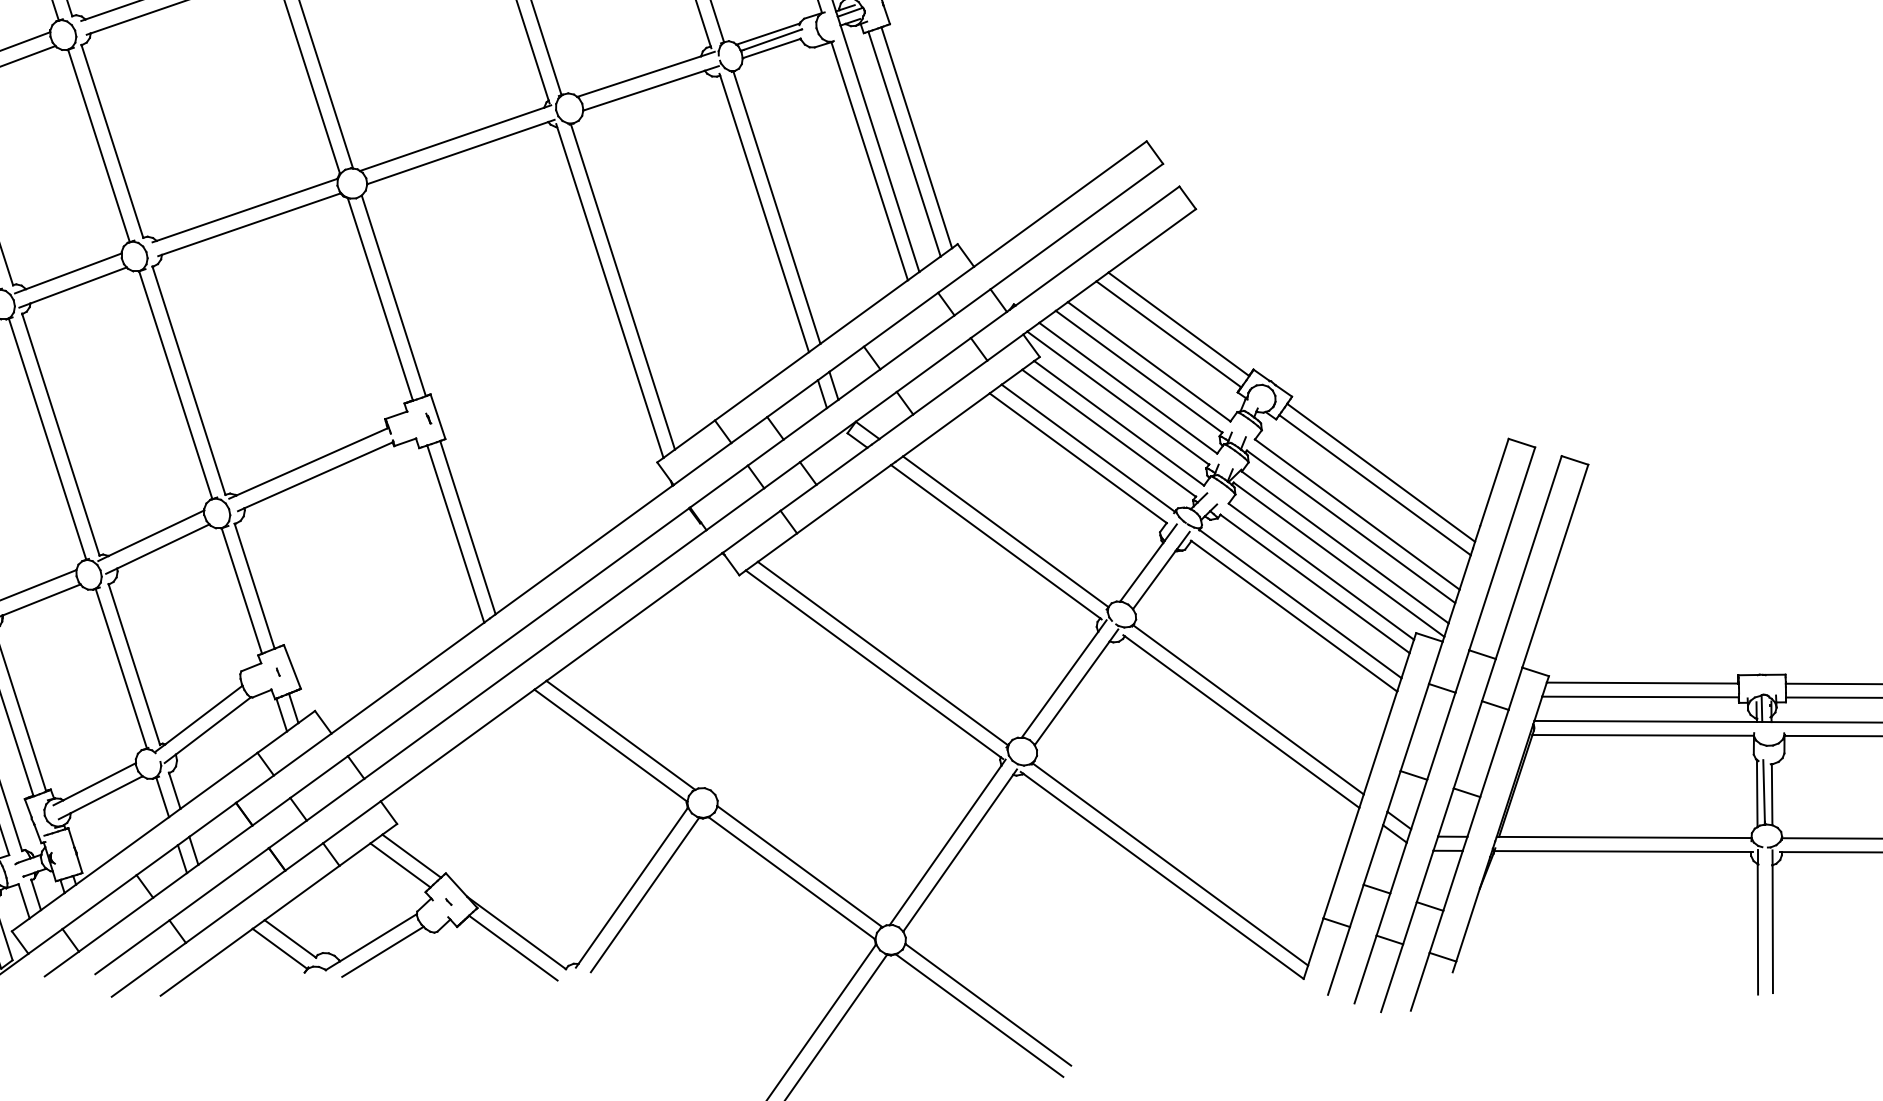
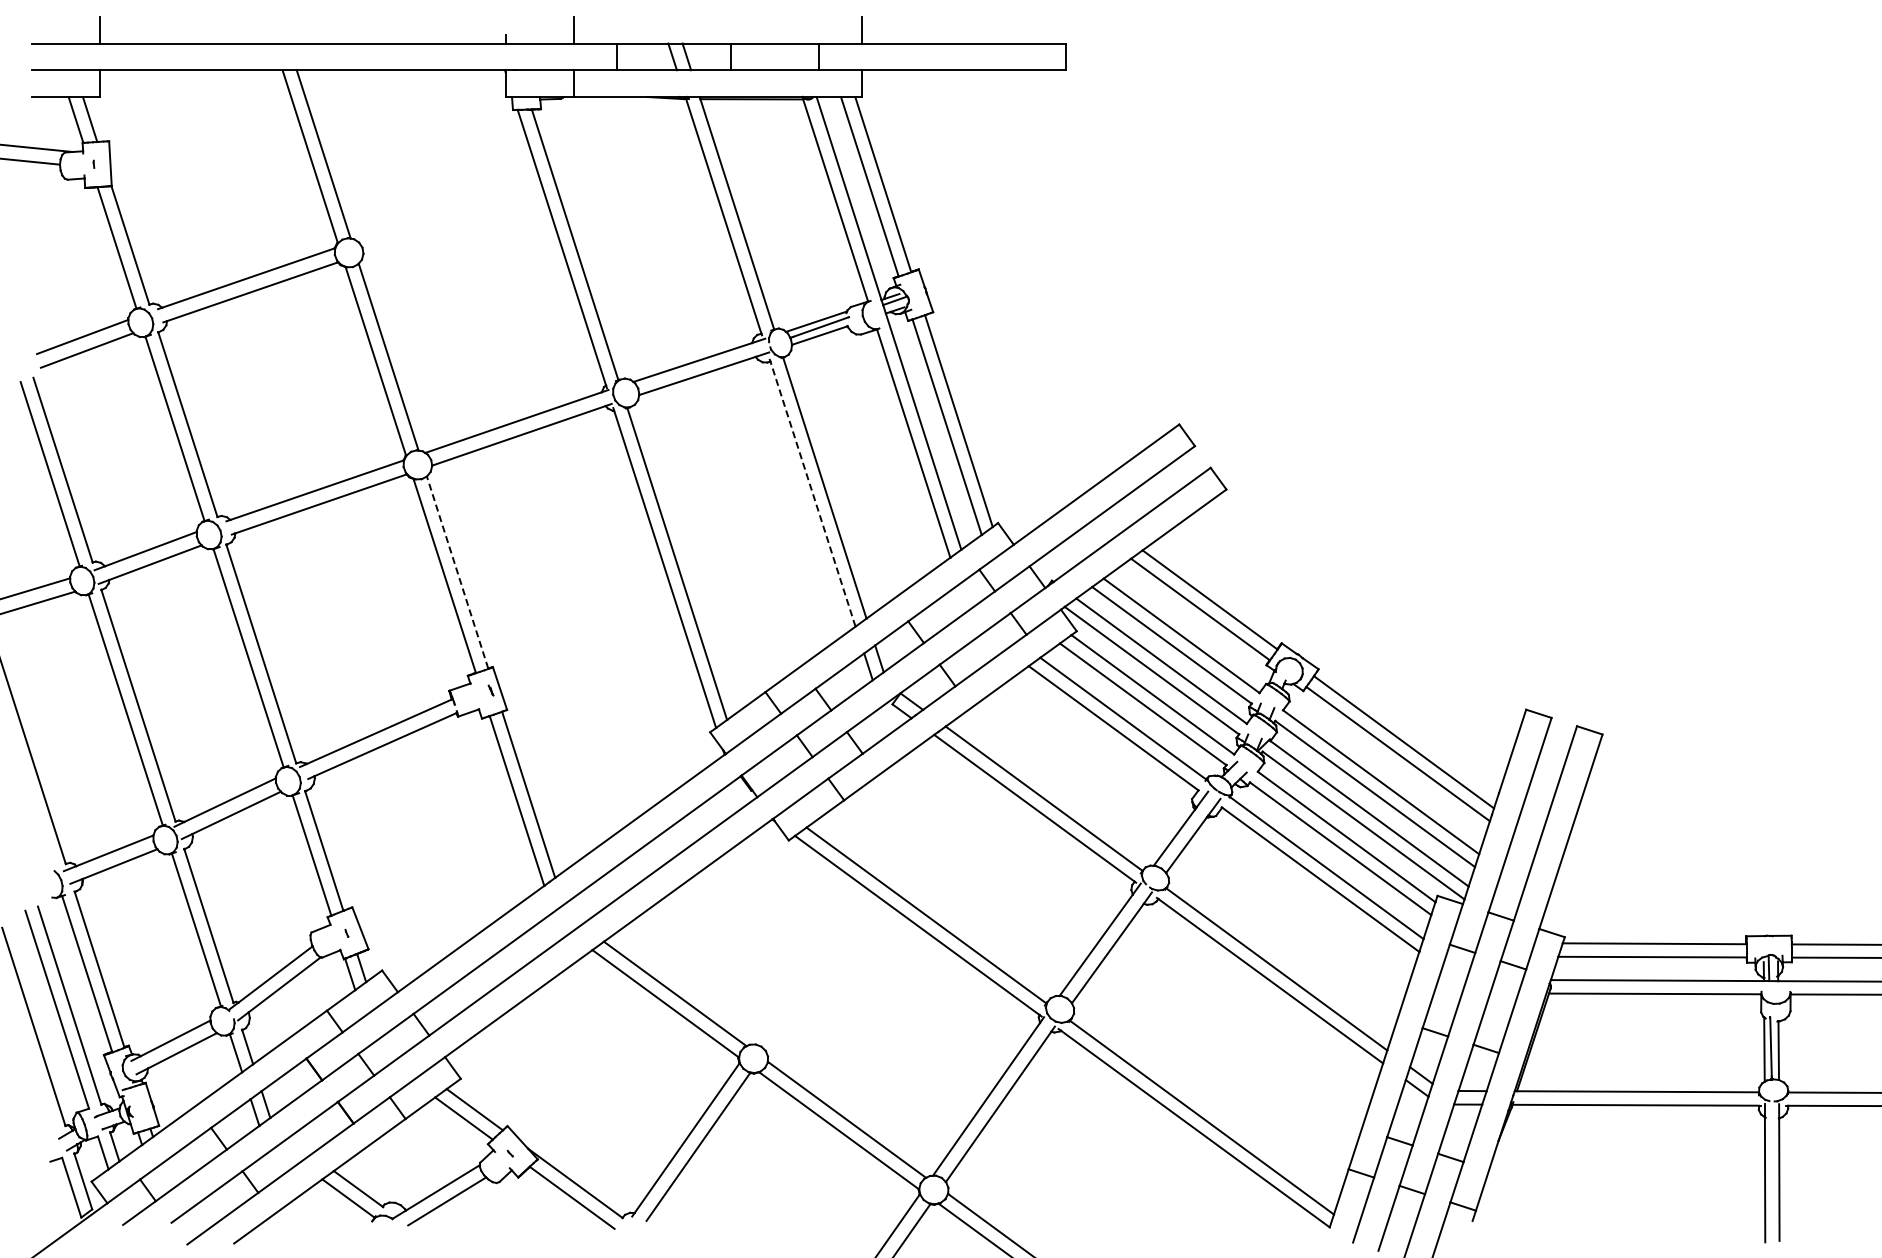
line: (764, 213) -> (812, 493), solid -> dashed
line: (393, 295) -> (457, 572), solid -> dashed

